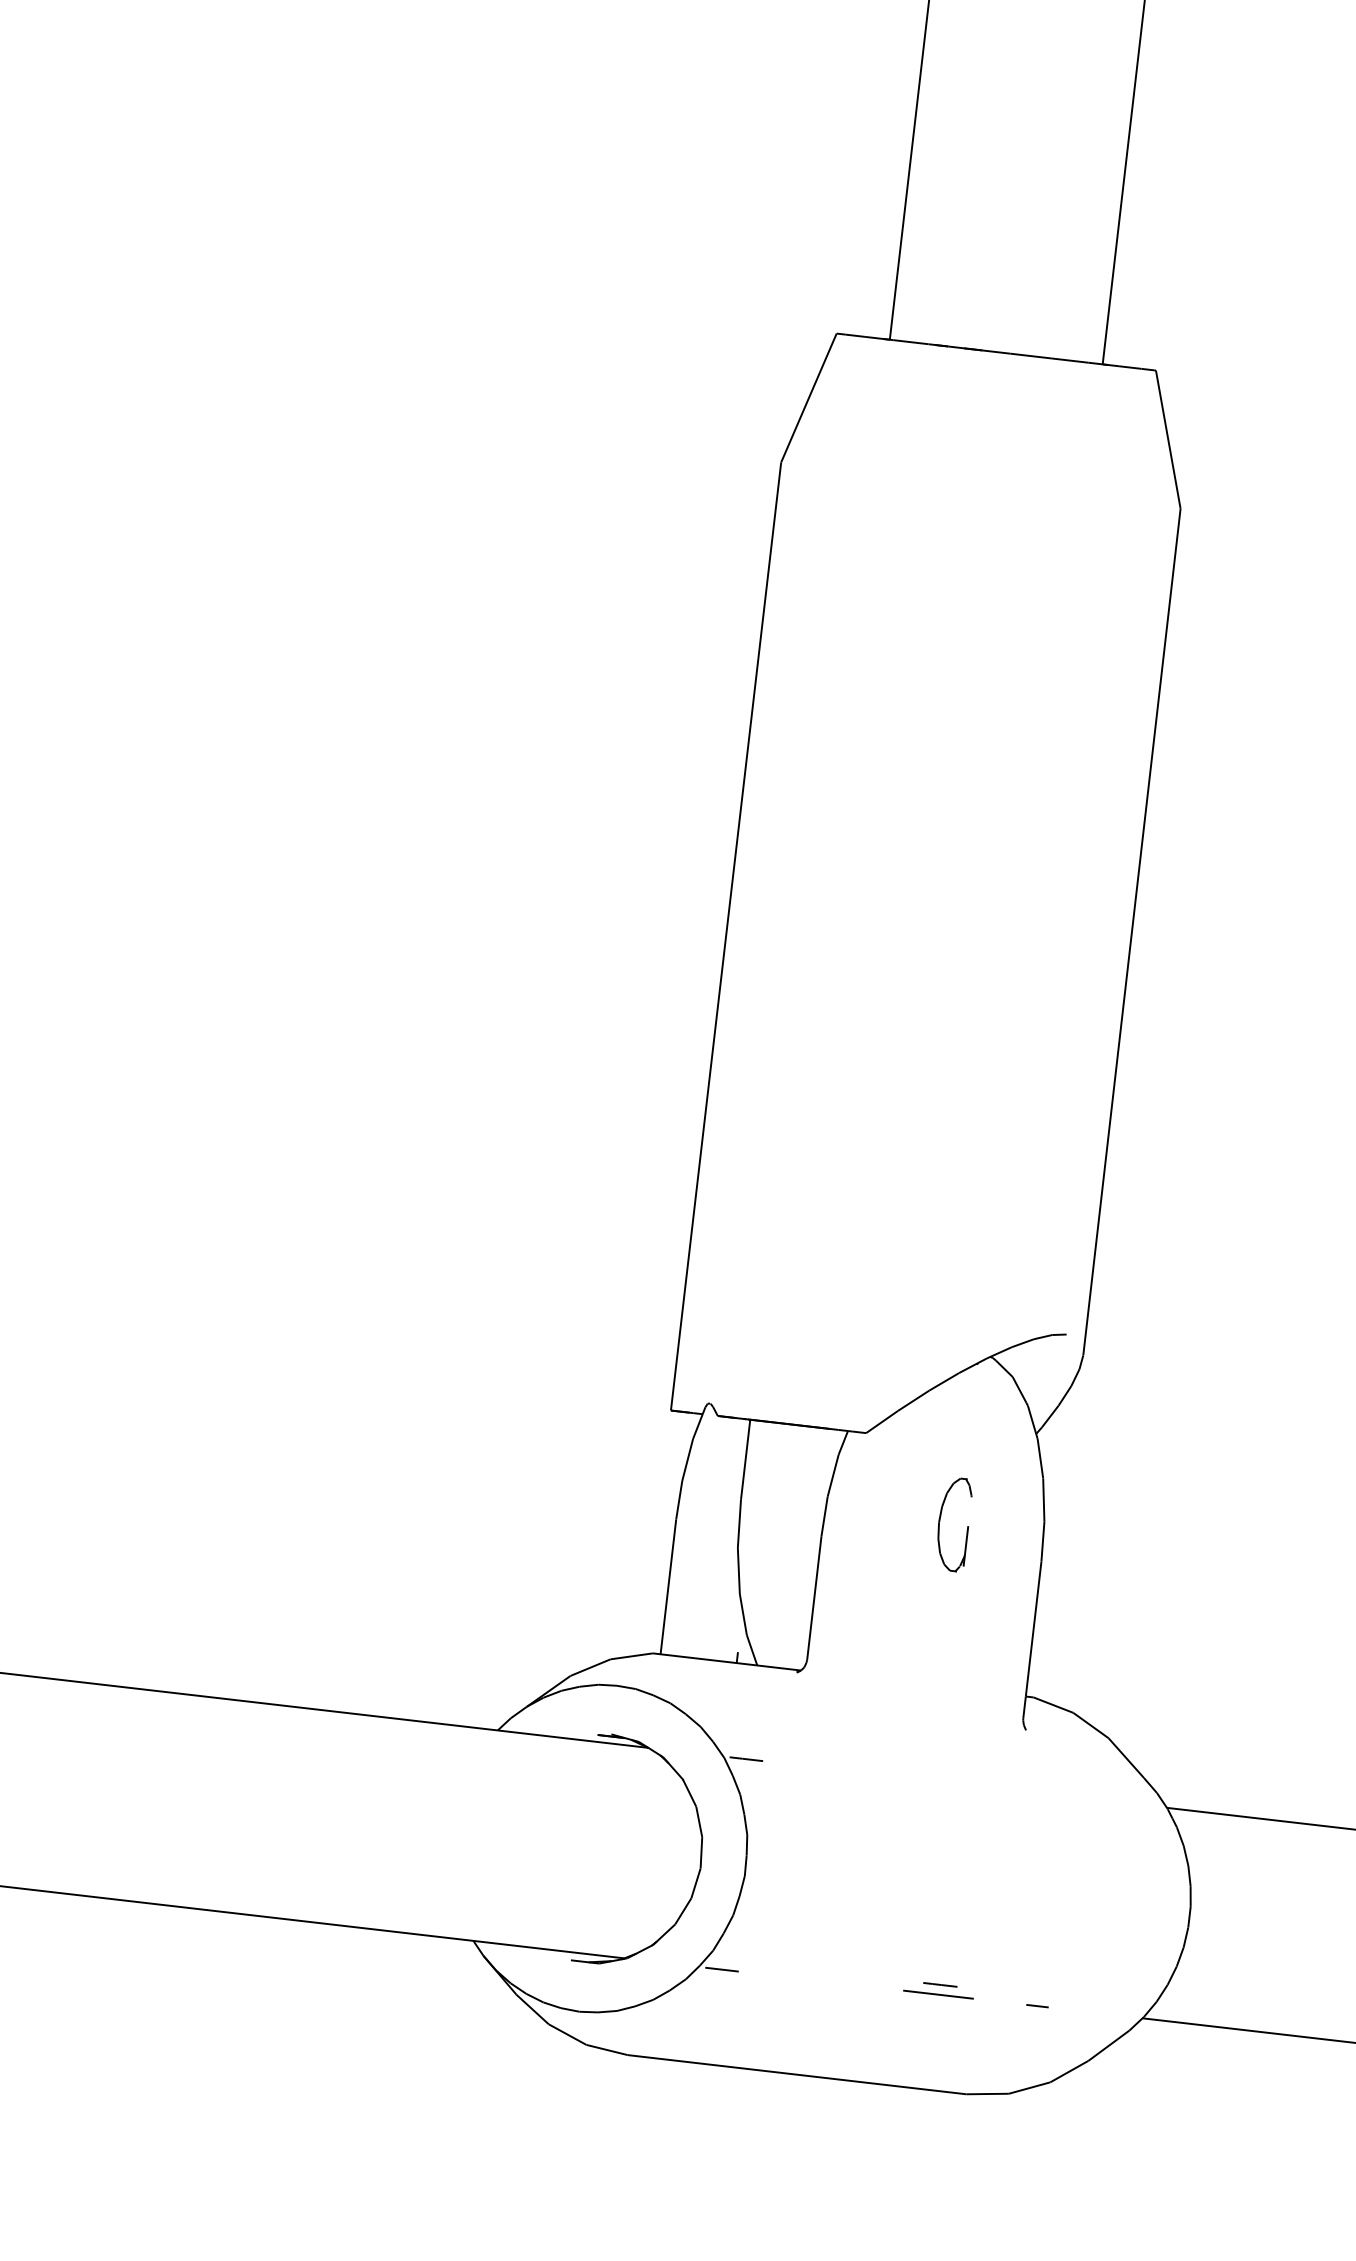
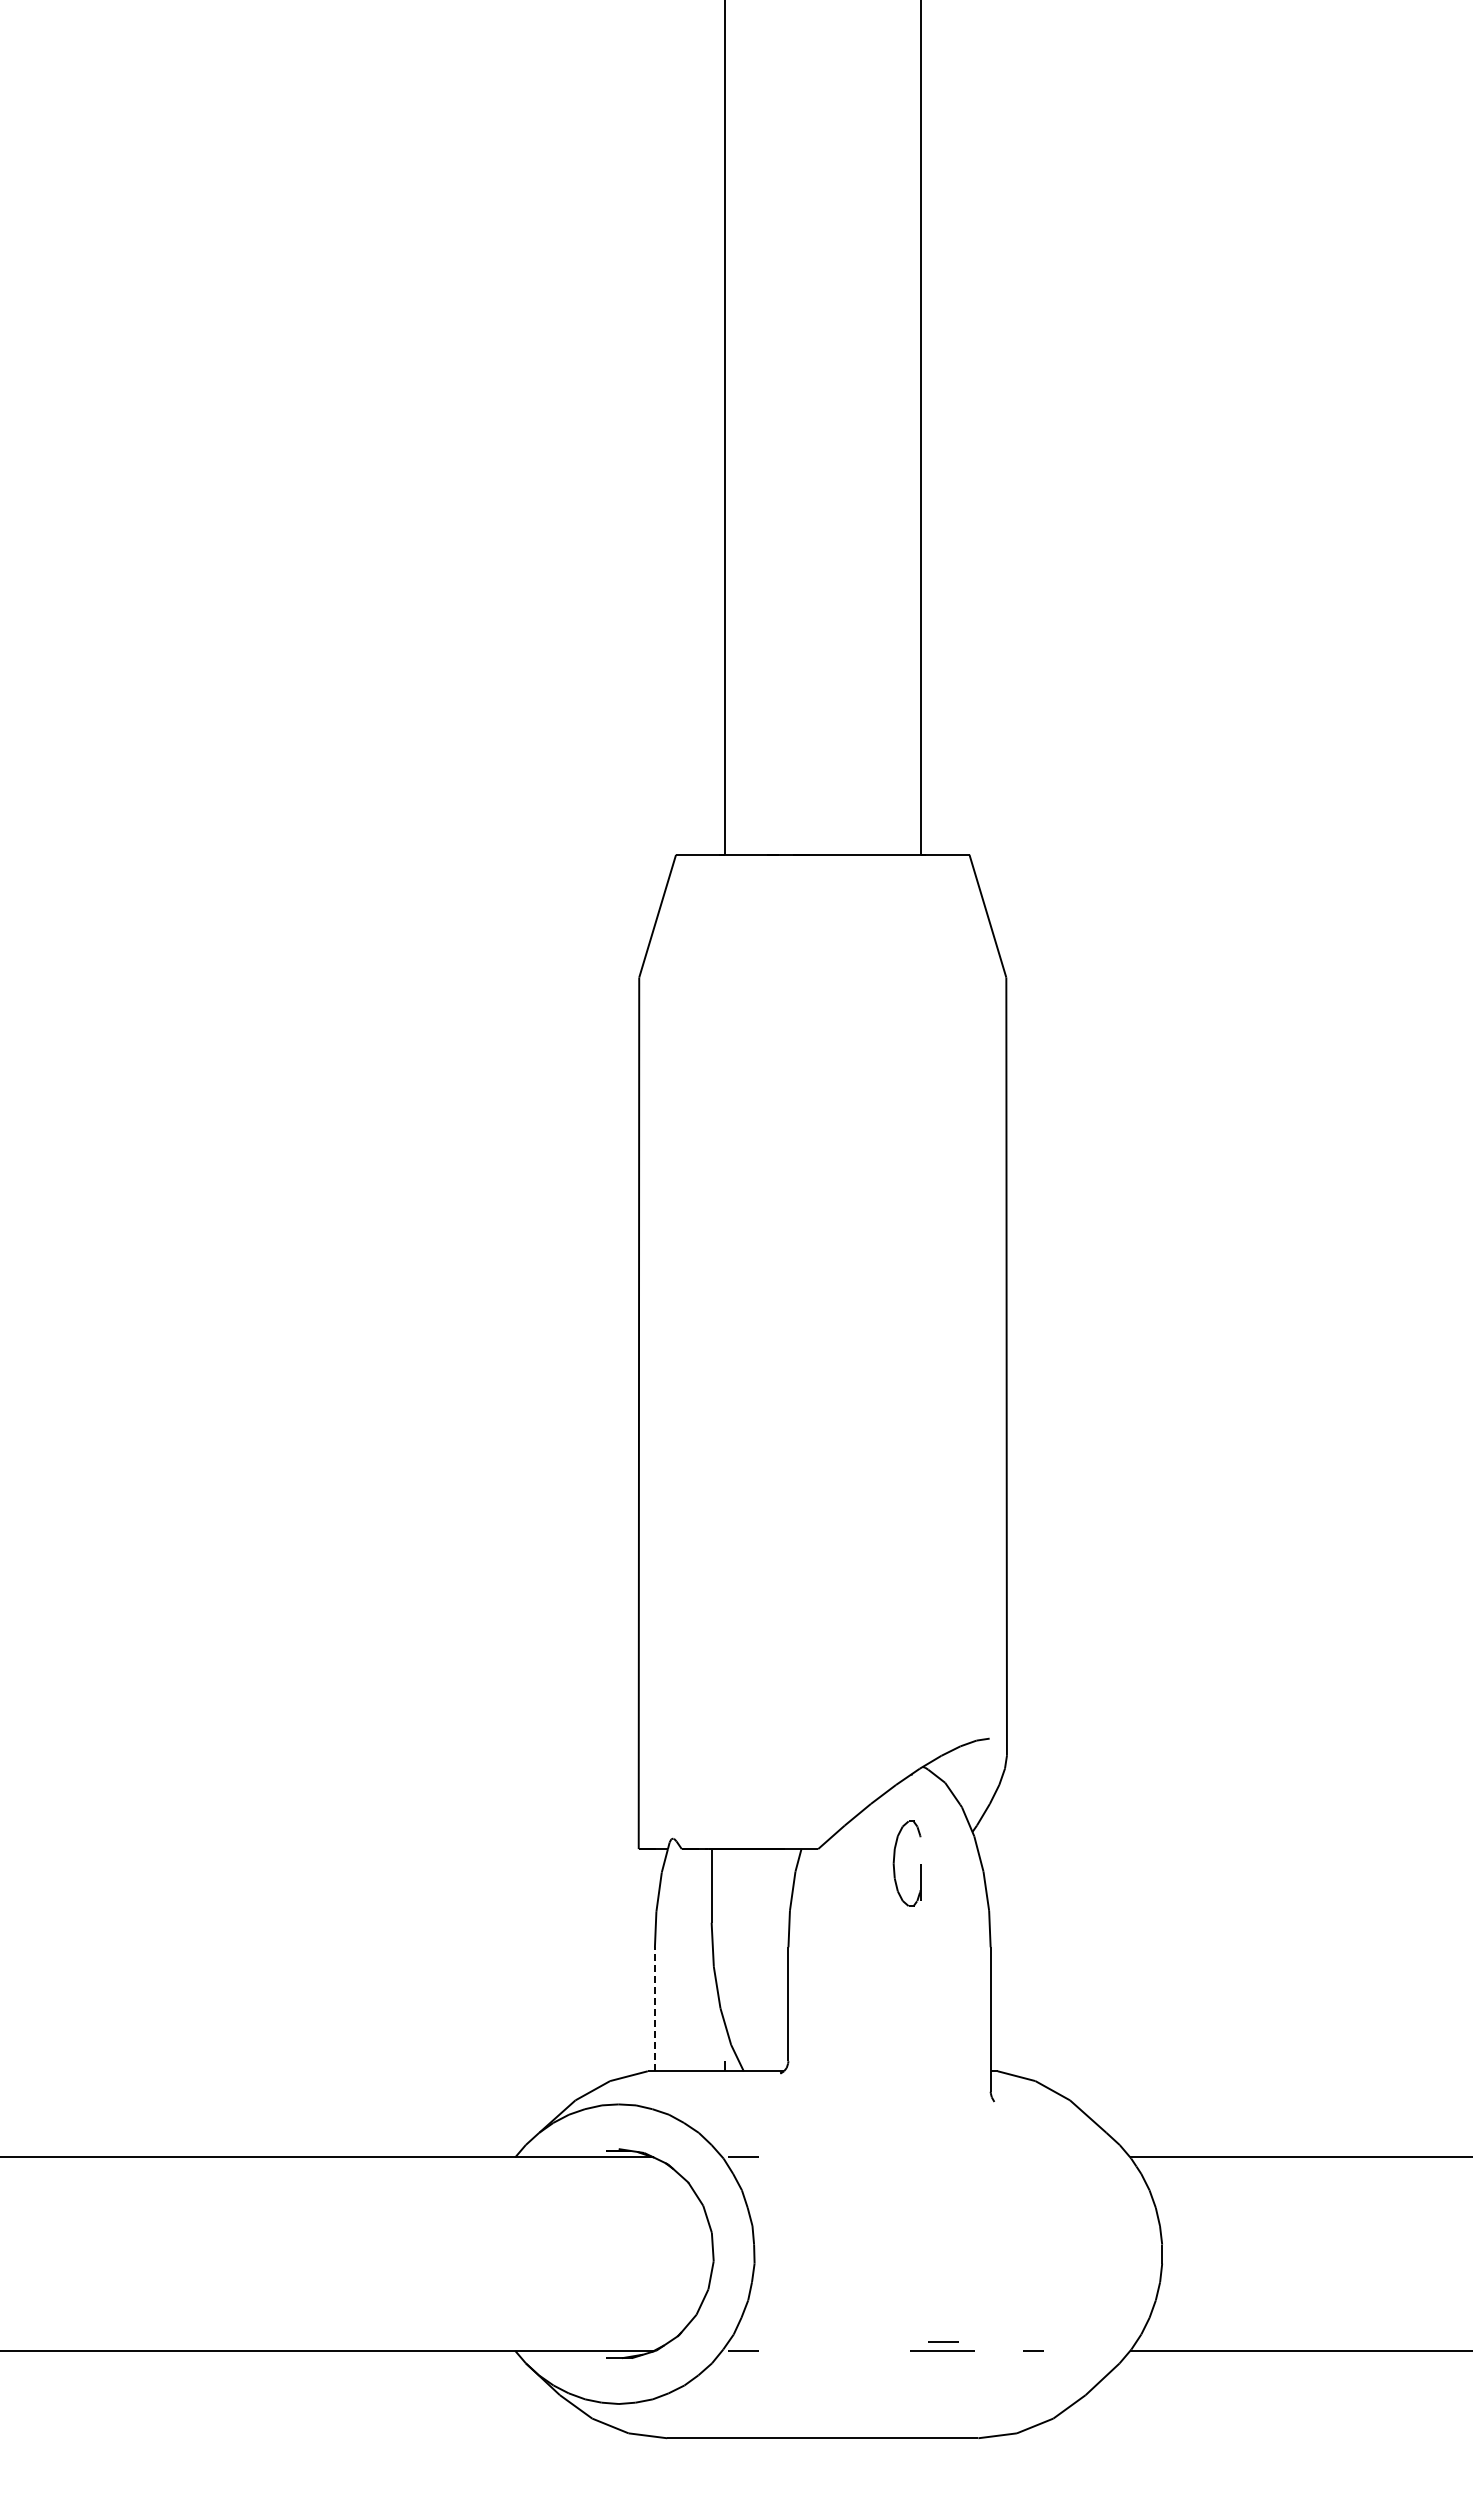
part: (939, 1522) -> (894, 1863), moved
line: (667, 1587) -> (654, 2009), solid -> dashed

